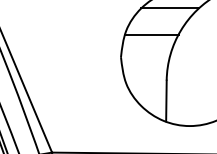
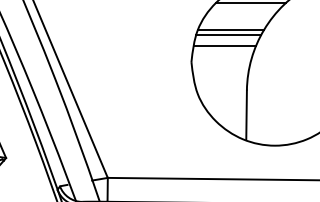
line: (153, 30) -> (230, 29), added
line: (148, 44) -> (224, 46), added

